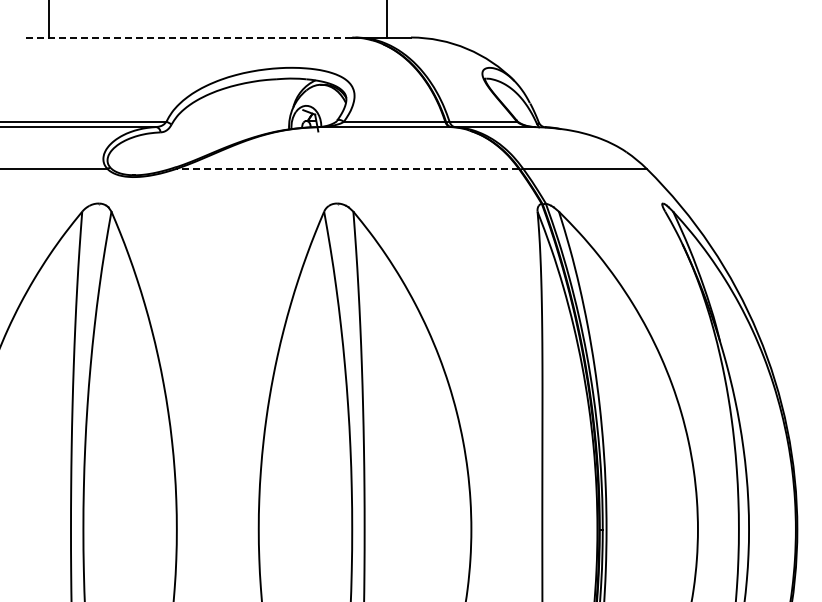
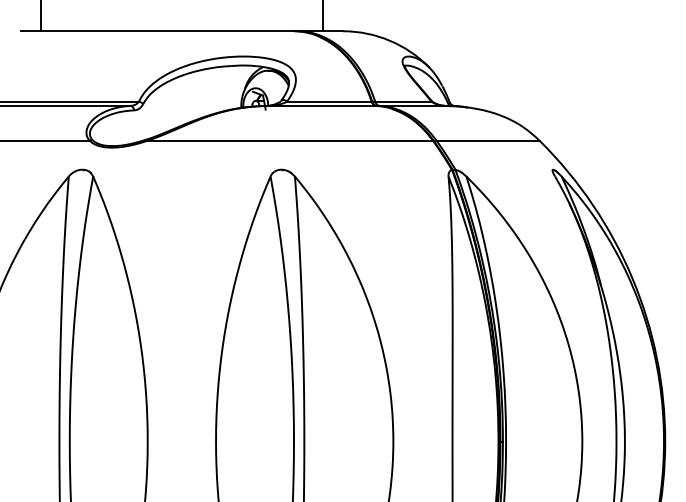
line: (188, 37) -> (157, 31), dashed -> solid
line: (347, 168) -> (290, 140), dashed -> solid

